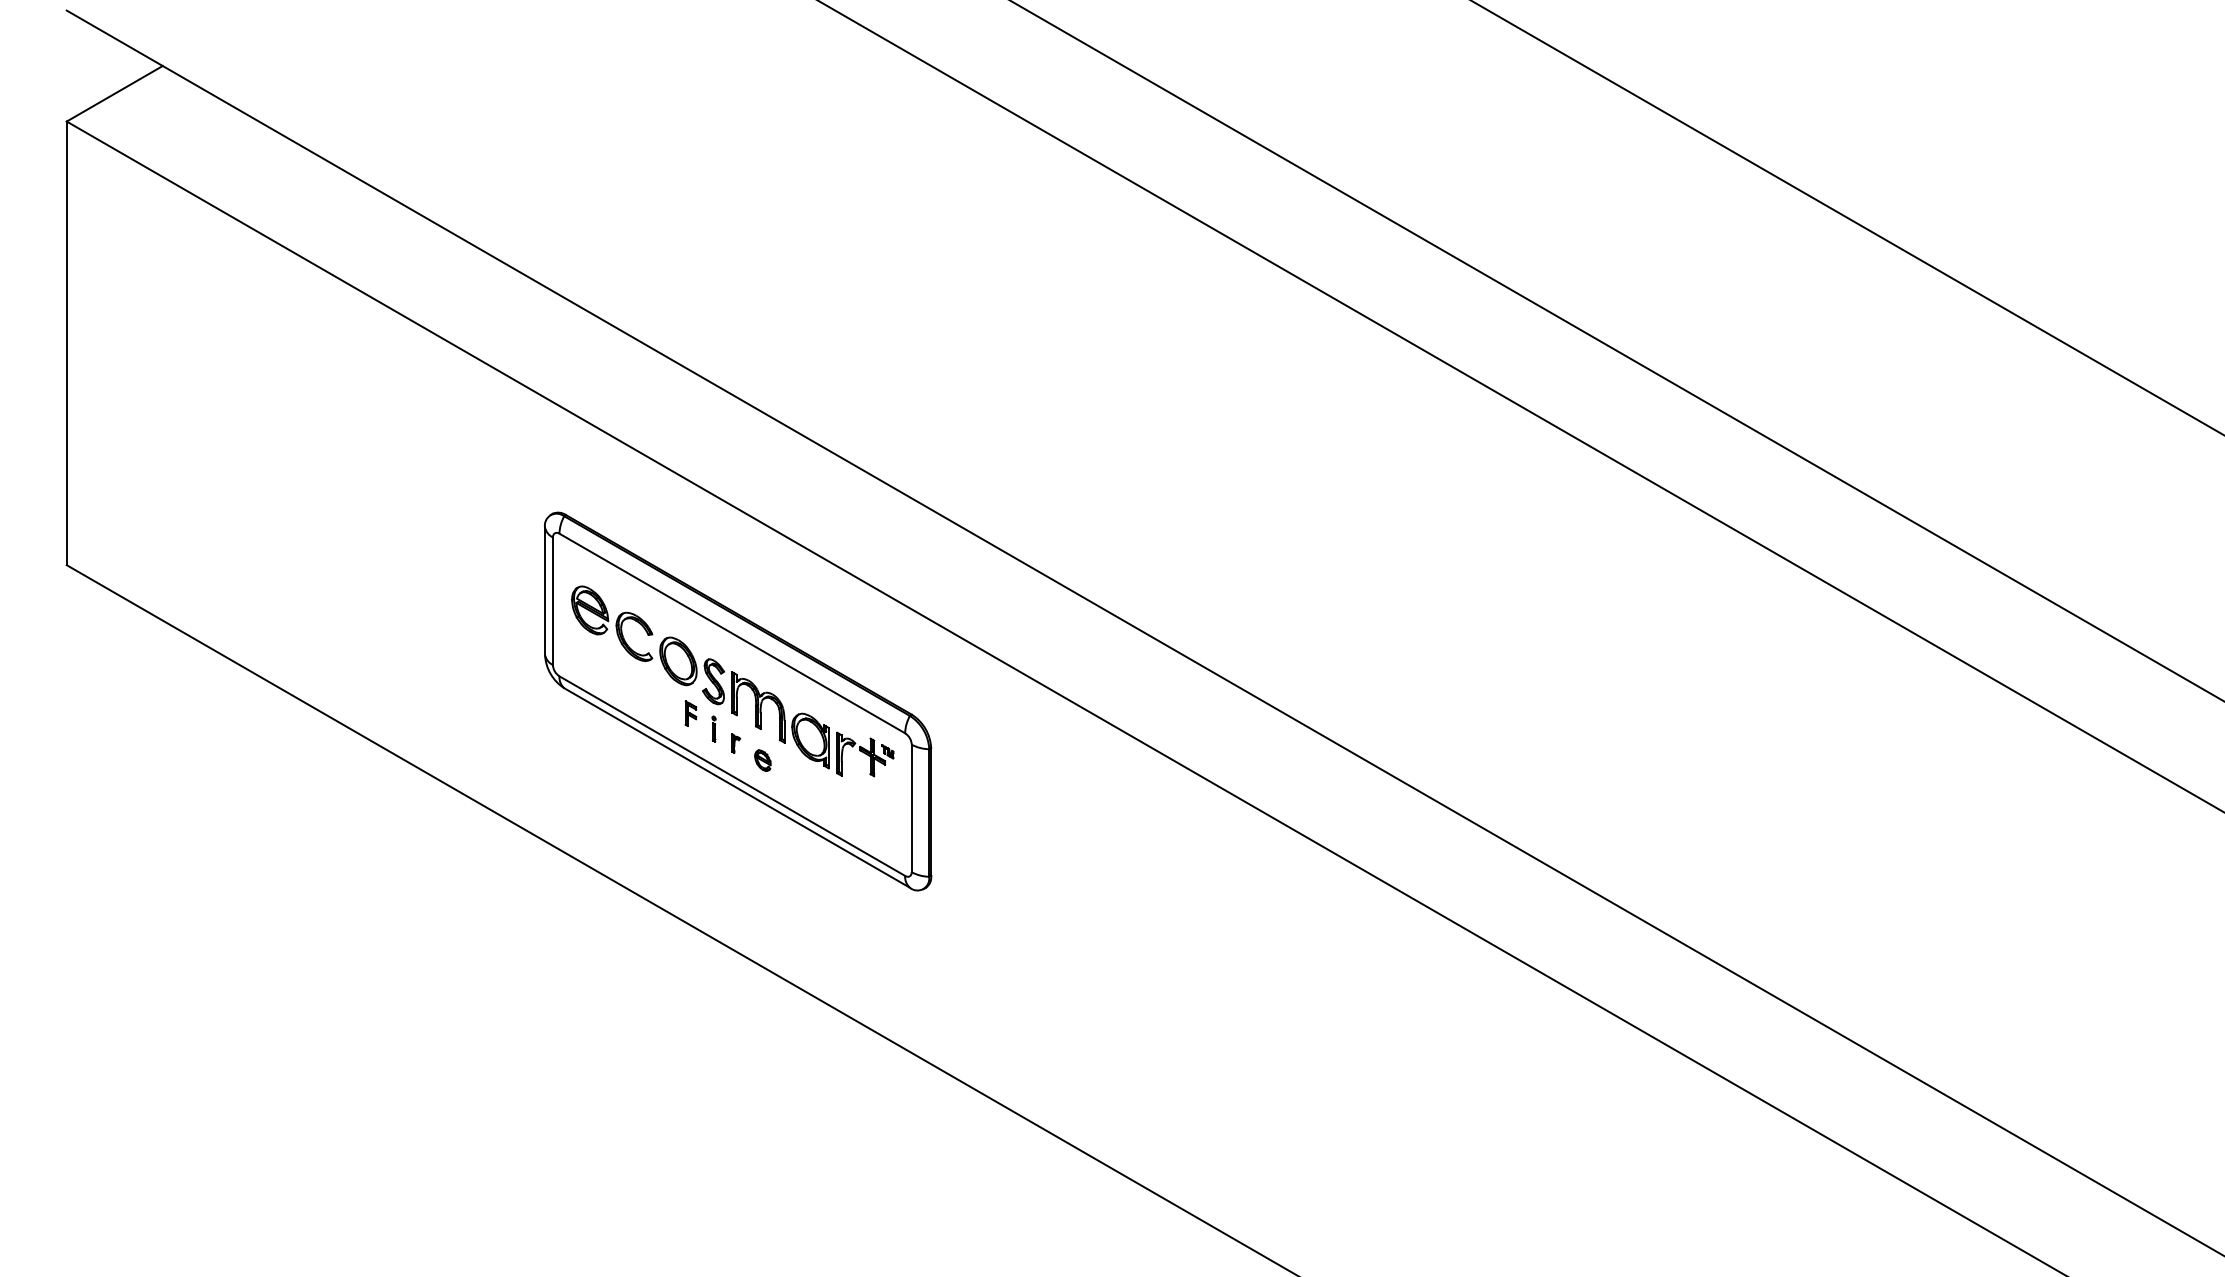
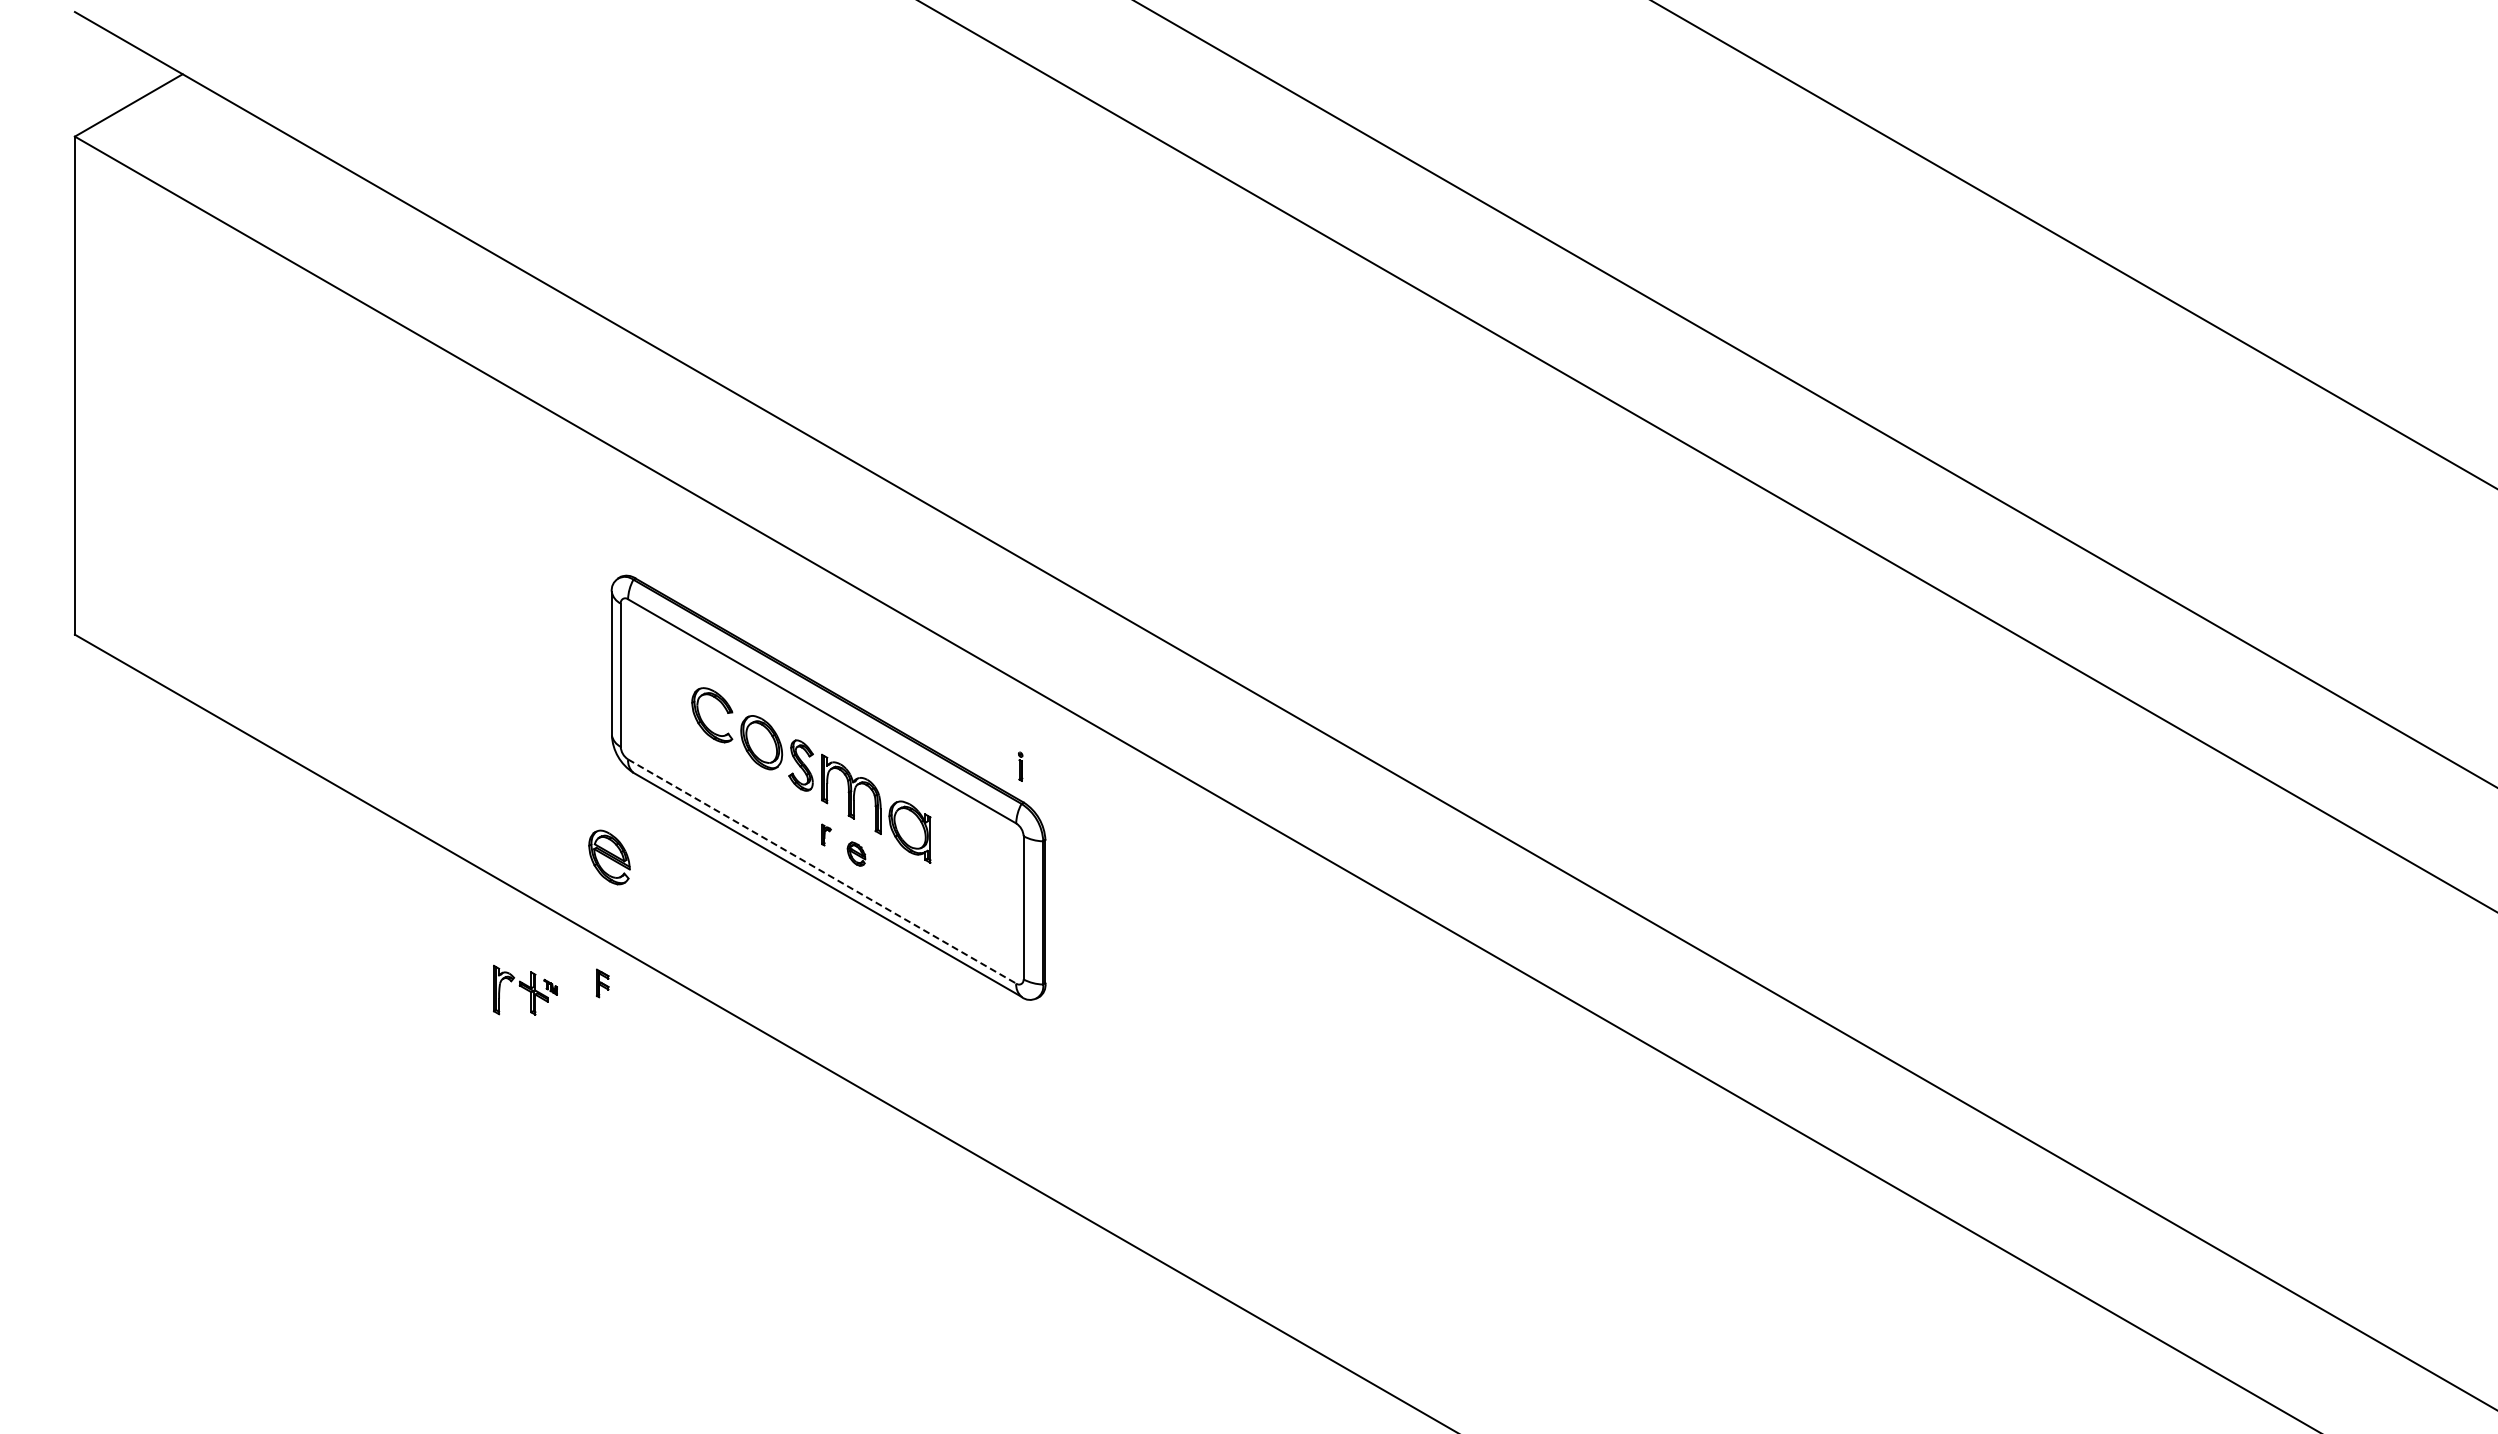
part: (590, 610) -> (609, 857), moved
part: (690, 713) -> (602, 983), moved
part: (713, 728) -> (1020, 766), moved
part: (865, 753) -> (525, 989), moved
line: (732, 776) -> (822, 871), solid -> dashed

